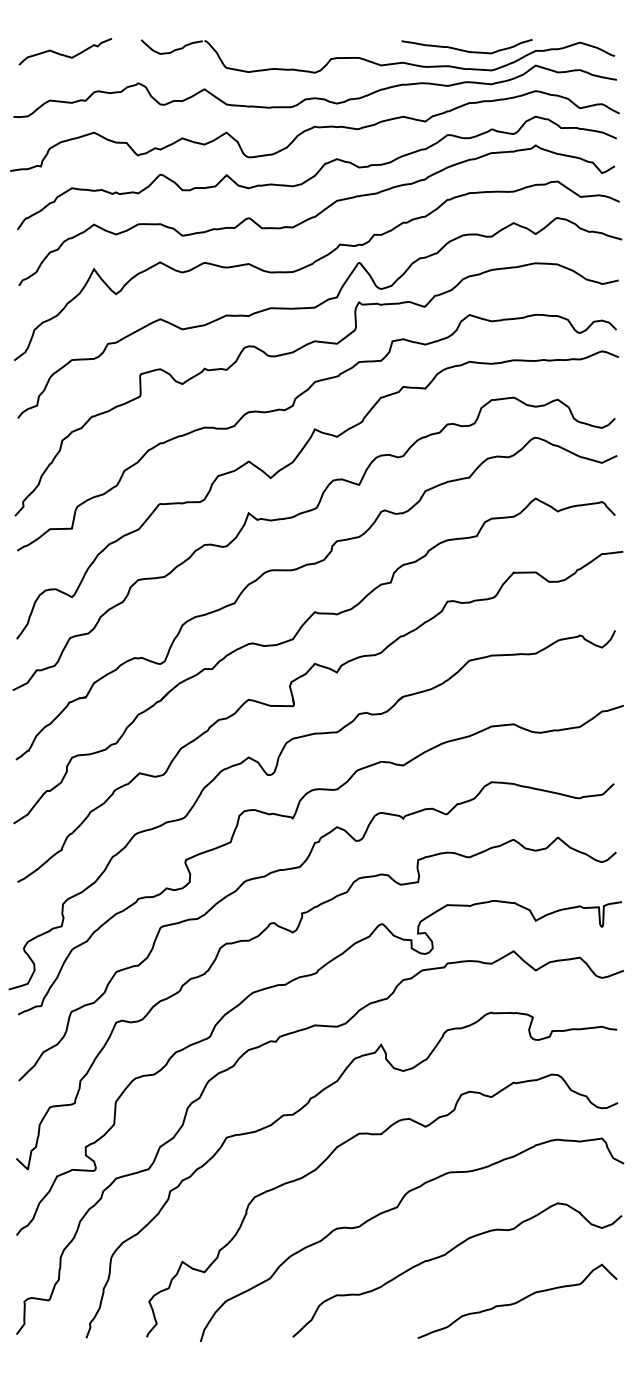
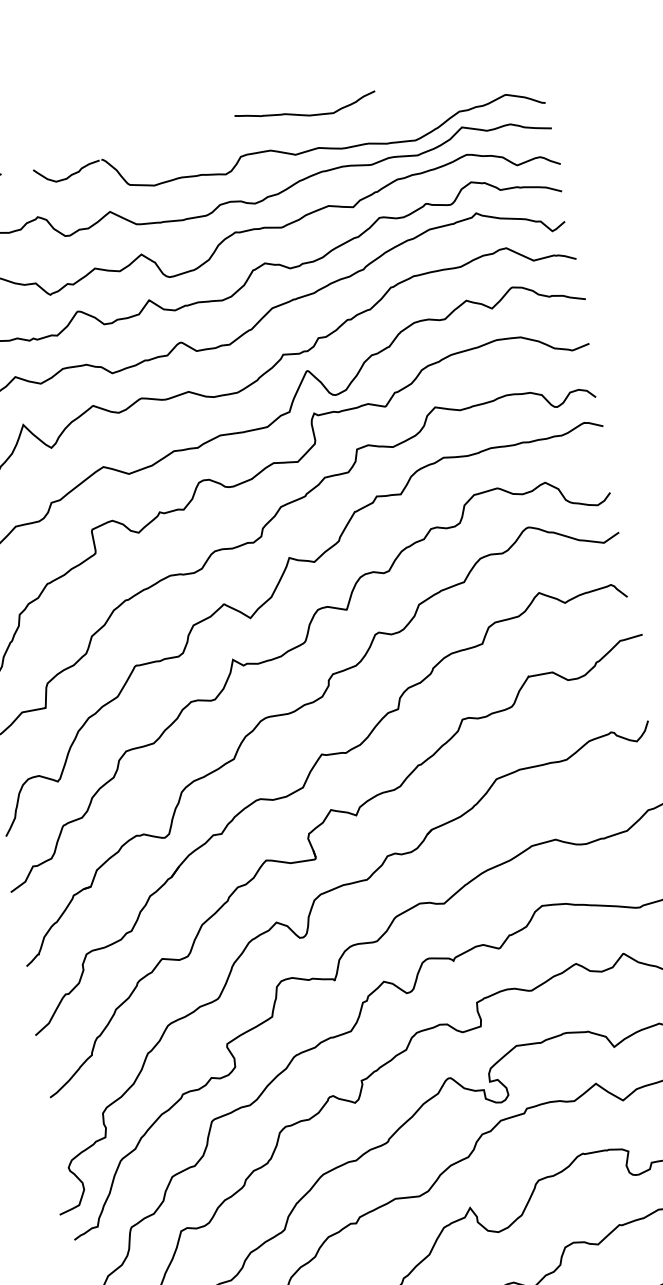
curve: (466, 50) -> (306, 114), moved

